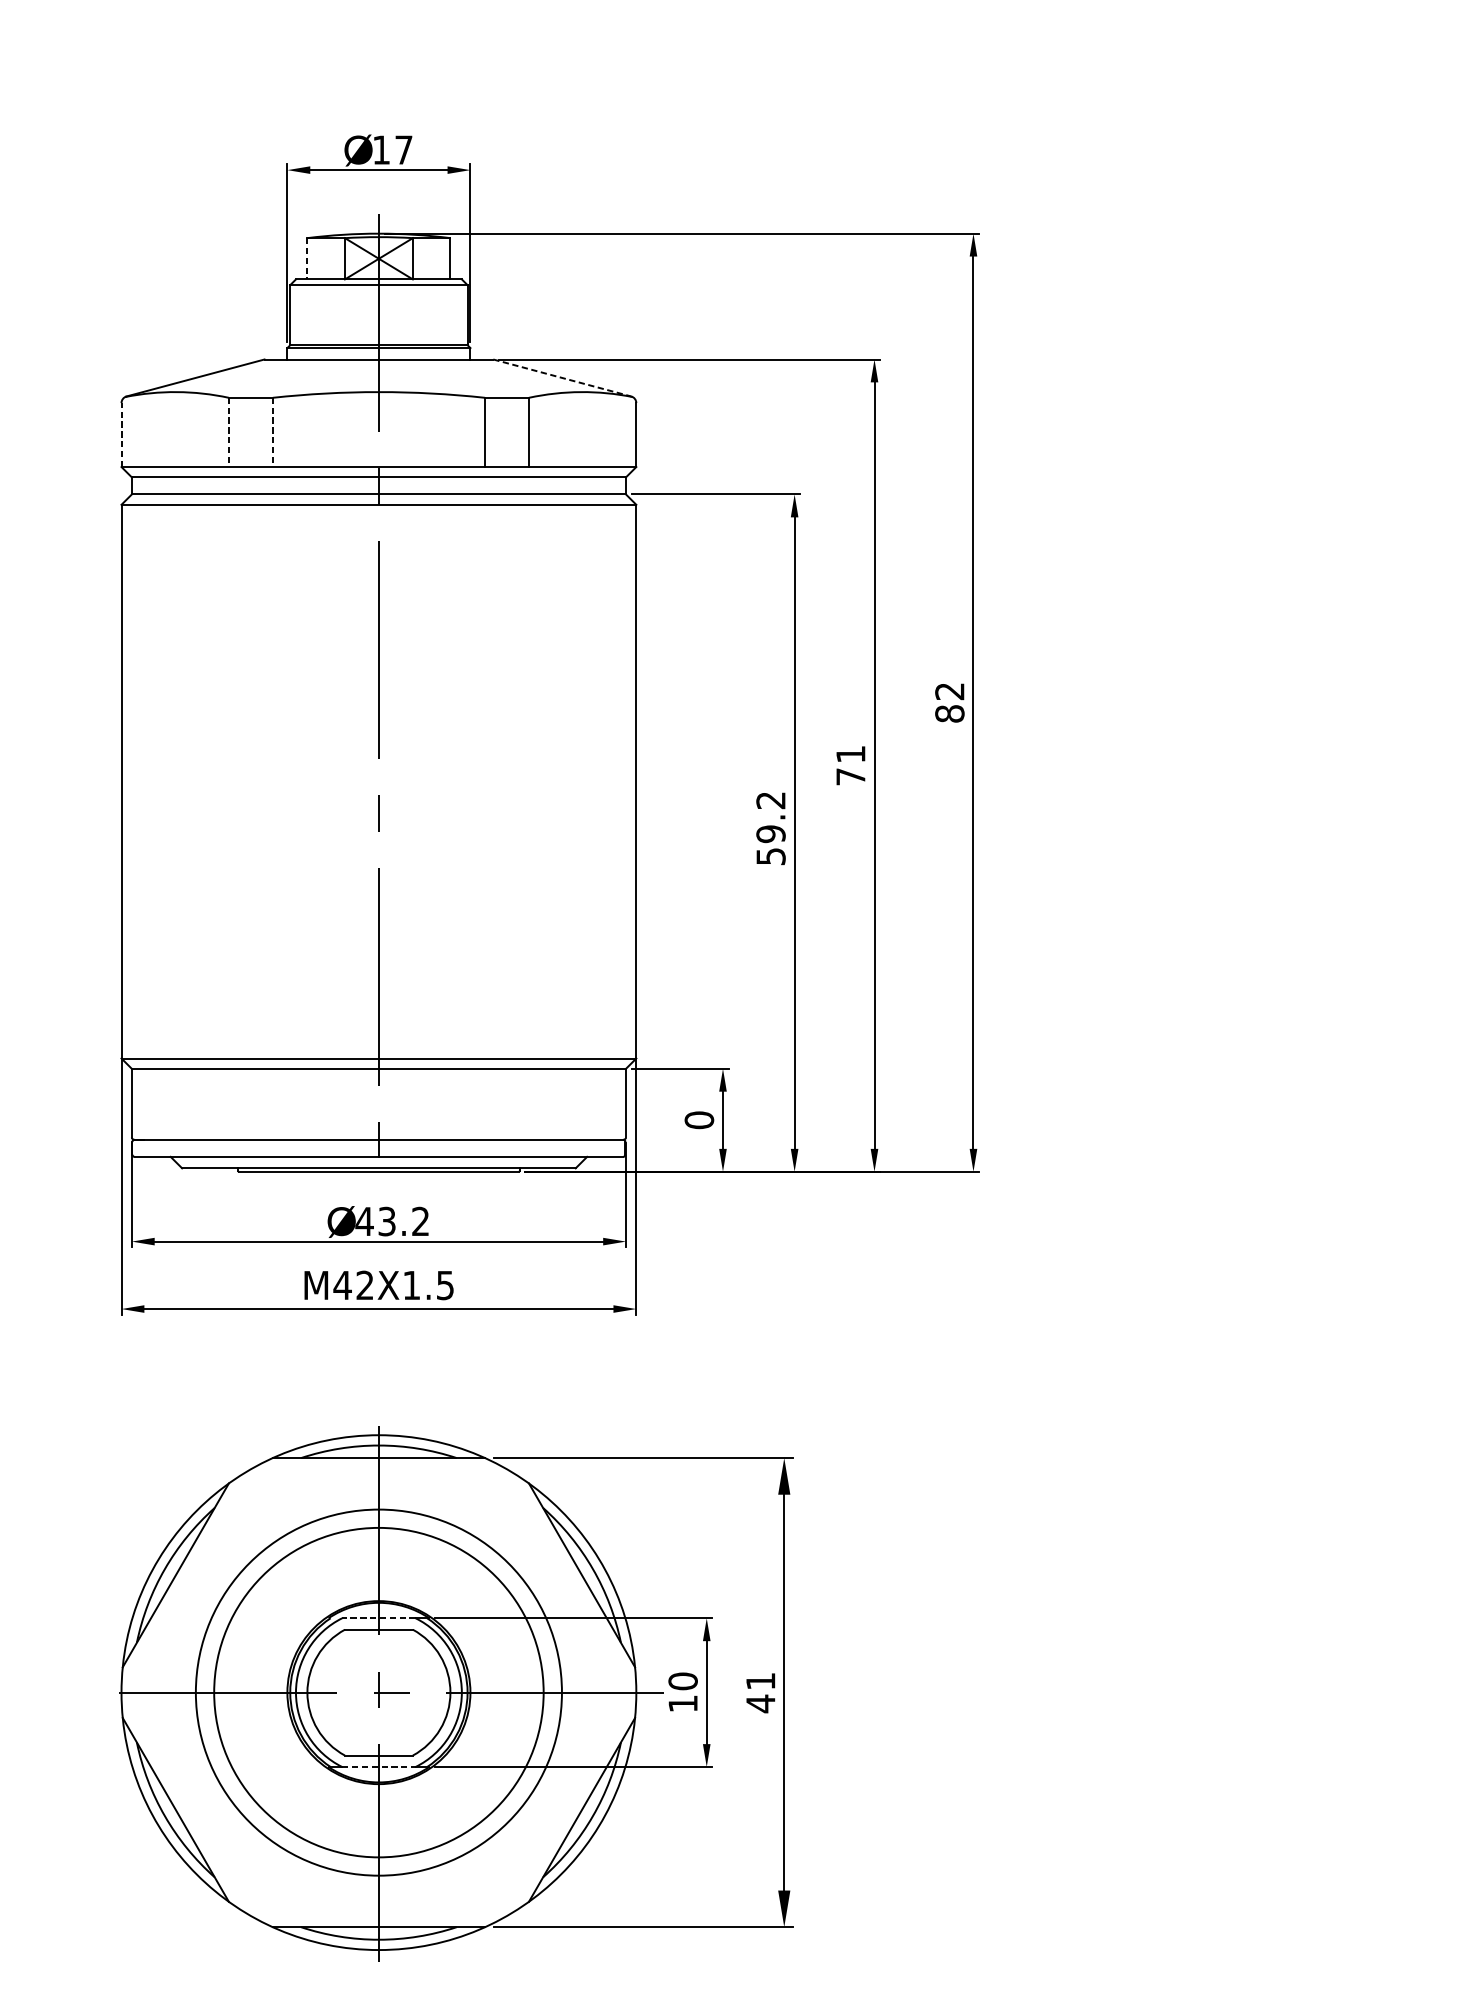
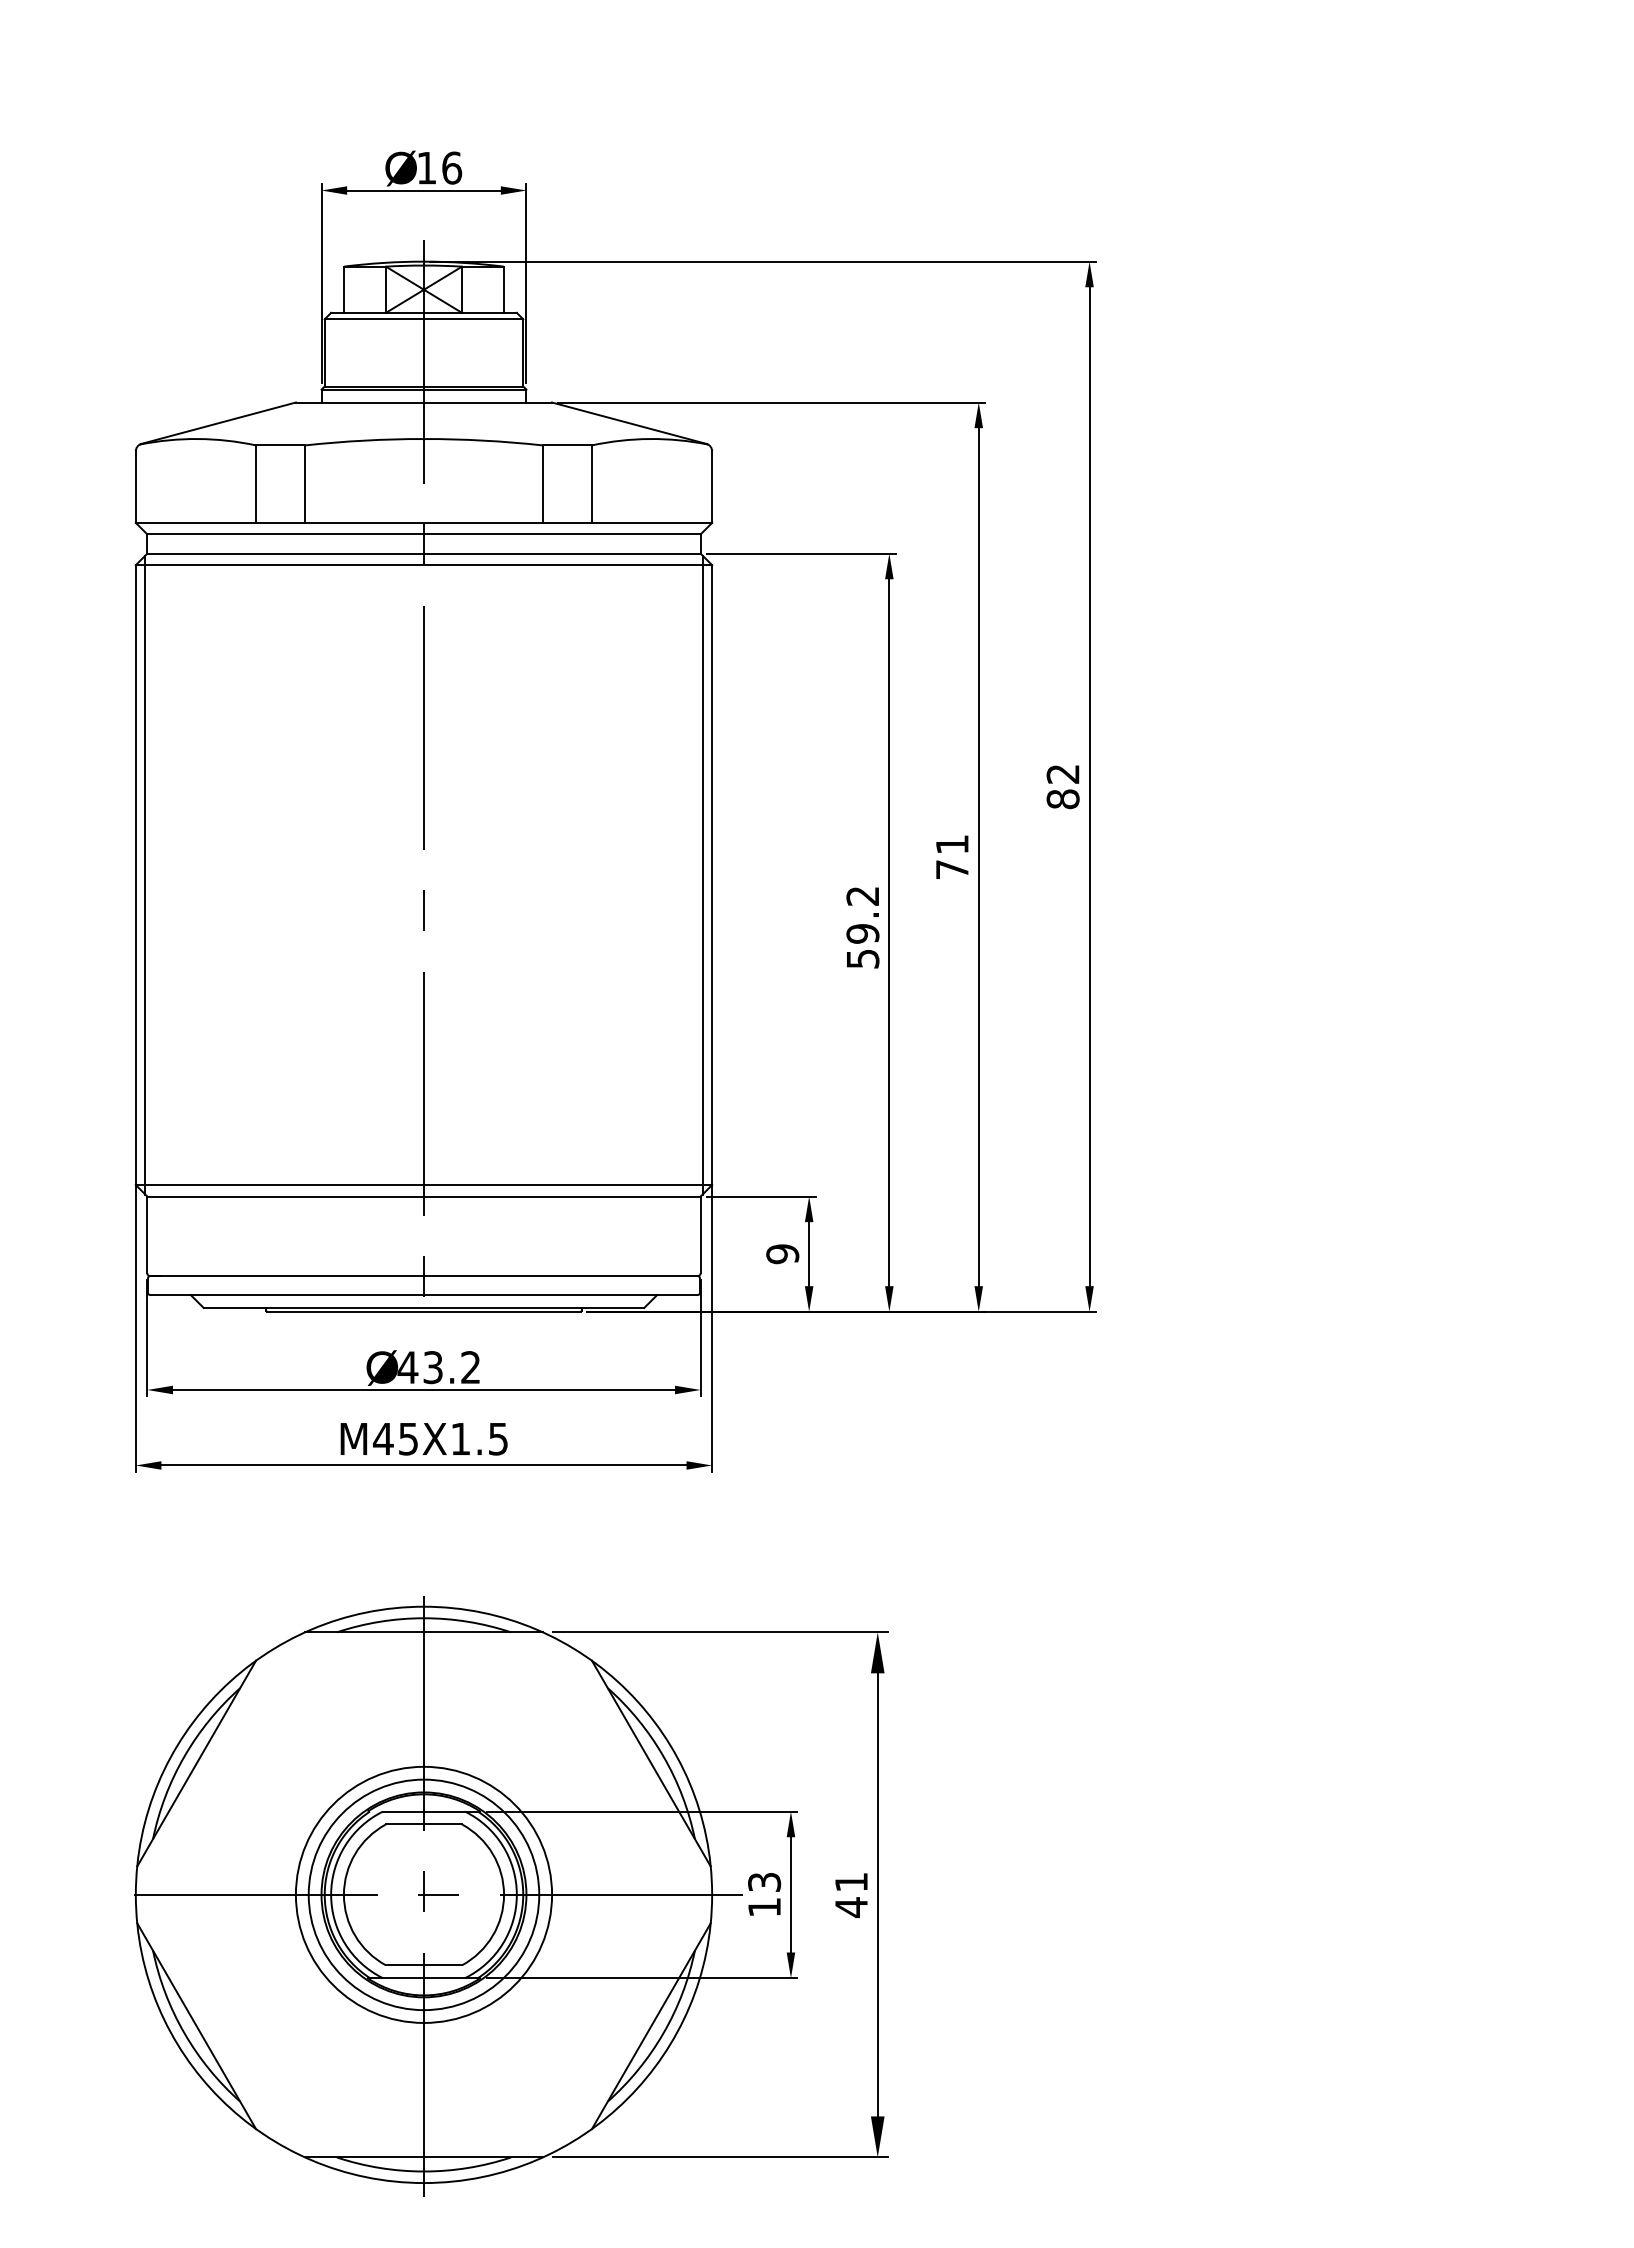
text: (404, 149) -> (452, 167), 17 -> 16
line: (307, 259) -> (343, 290), dashed -> solid
line: (562, 378) -> (629, 423), dashed -> solid
line: (229, 432) -> (256, 484), dashed -> solid
line: (273, 432) -> (305, 484), dashed -> solid
line: (121, 435) -> (135, 487), dashed -> solid
line: (627, 781) -> (702, 874), added
line: (130, 782) -> (145, 875), added
text: (699, 1120) -> (782, 1254), 0 -> 9
text: (365, 1284) -> (408, 1438), M42X1.5 -> M45X1.5
line: (378, 1618) -> (423, 1811), dashed -> solid
text: (683, 1681) -> (764, 1882), 10 -> 13
circle: (378, 1692) -> (423, 1894), size x0.62
circle: (378, 1692) -> (423, 1894), size x0.62
line: (379, 1767) -> (424, 1978), dashed -> solid

